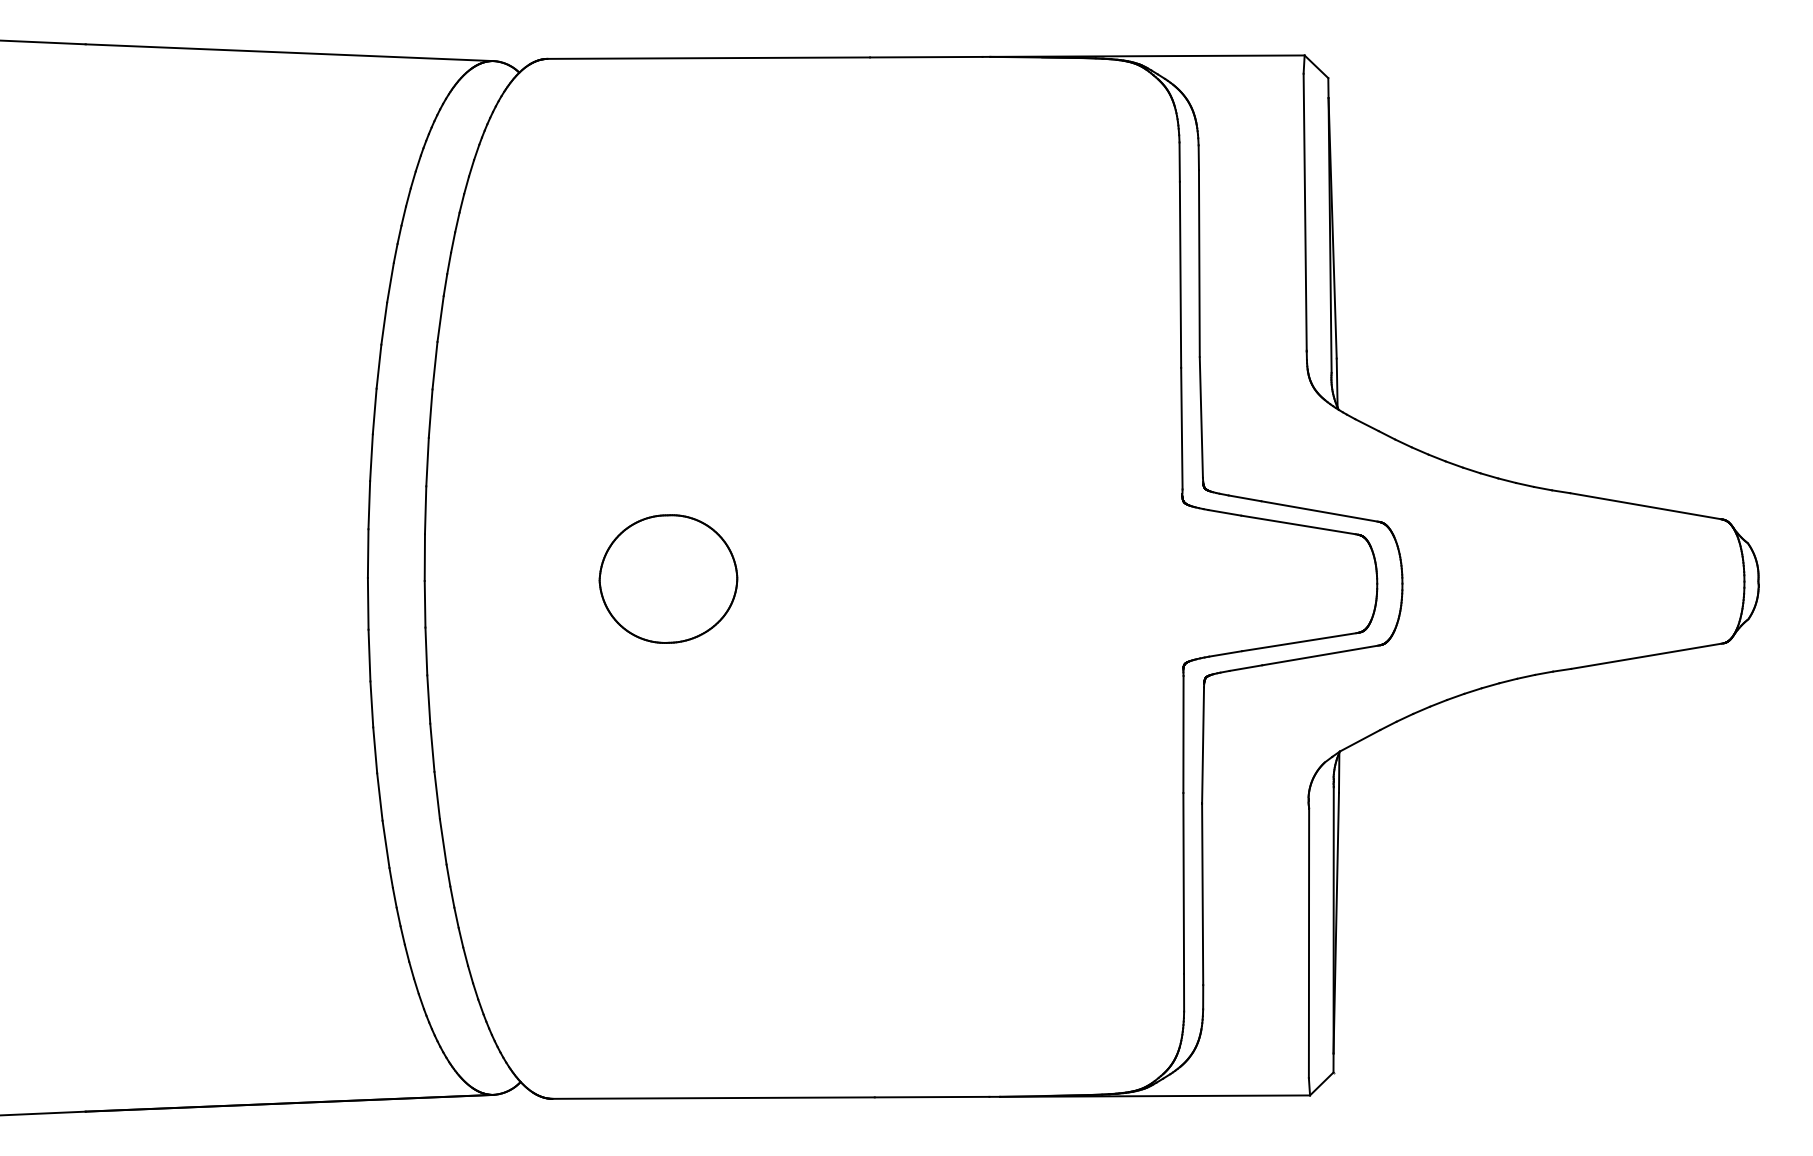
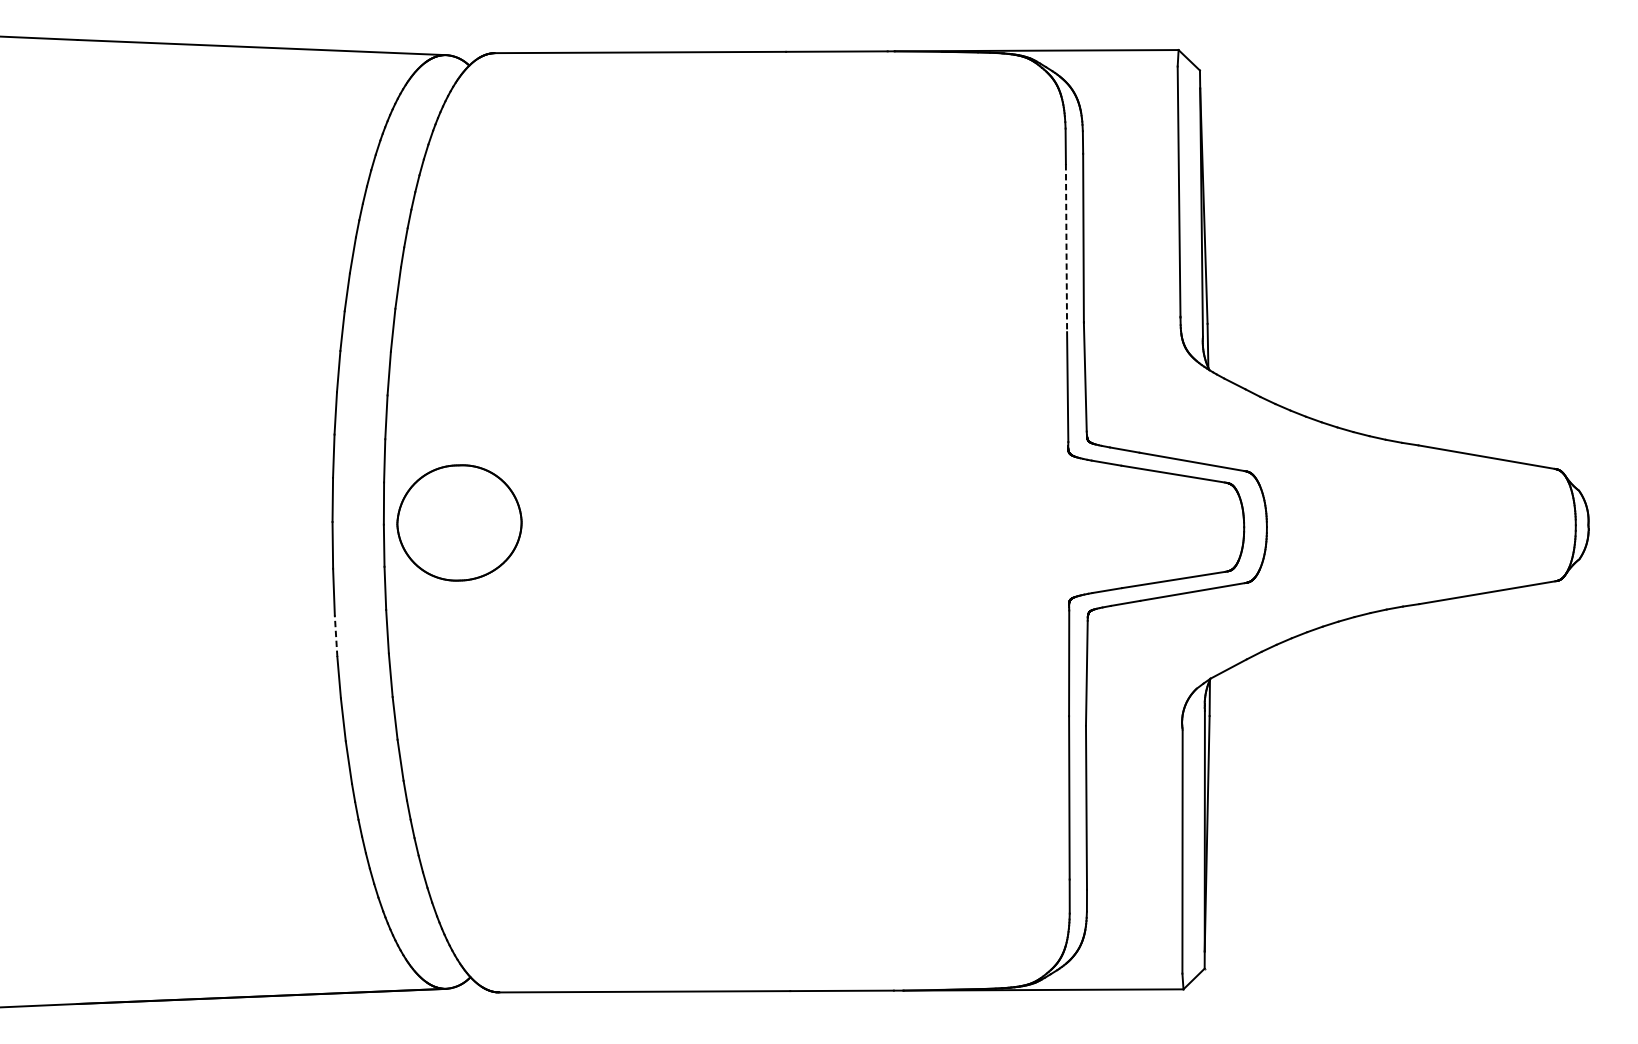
line: (1180, 275) -> (1066, 248), solid -> dashed
part: (668, 578) -> (459, 522), moved
line: (371, 703) -> (335, 635), solid -> dashed

